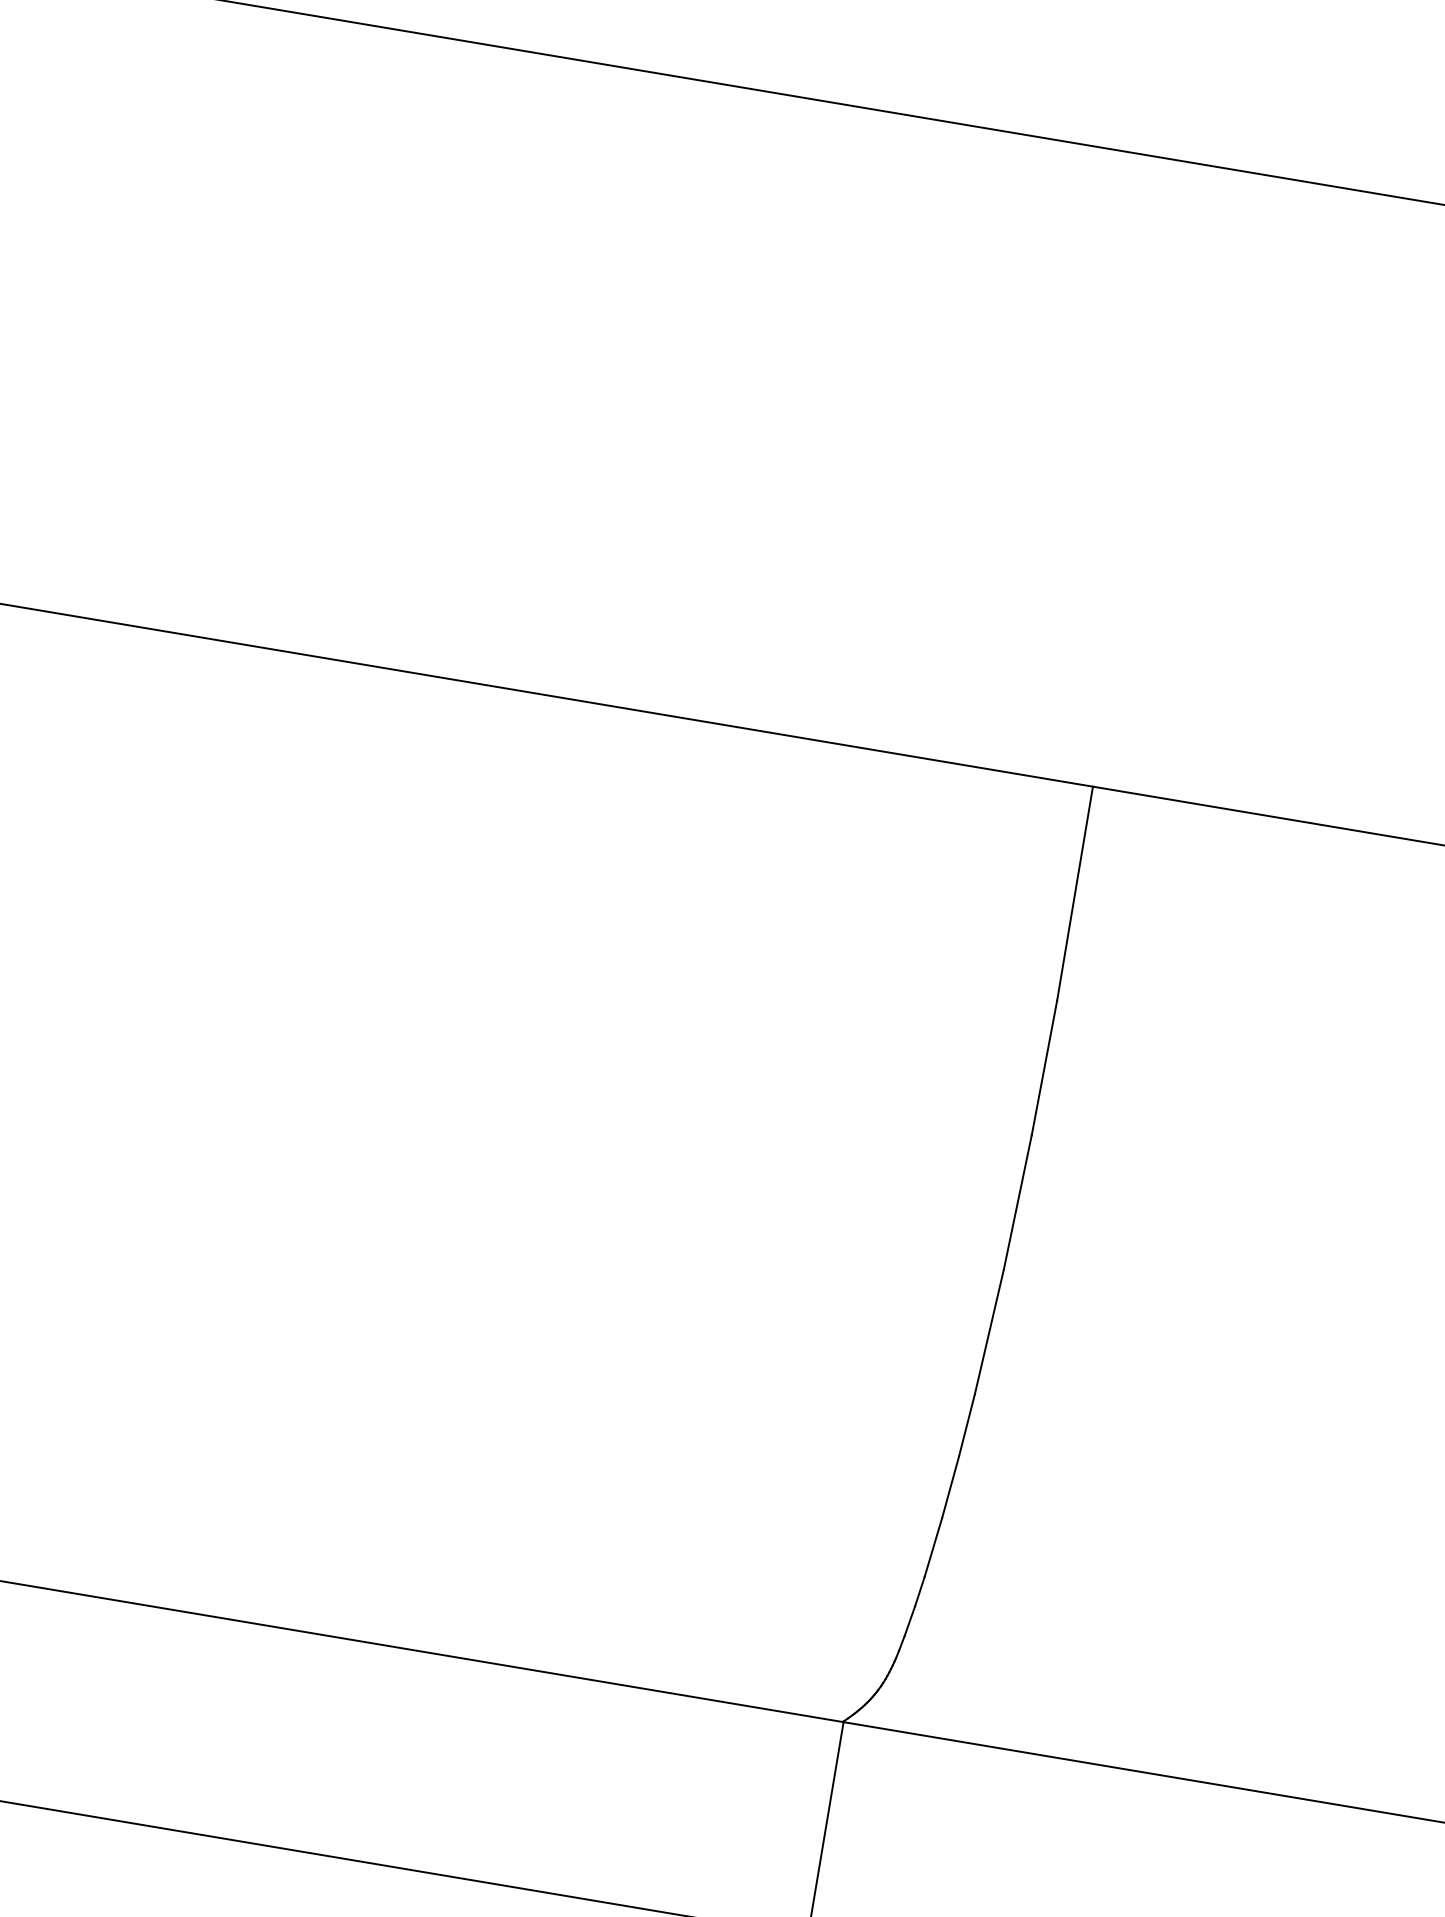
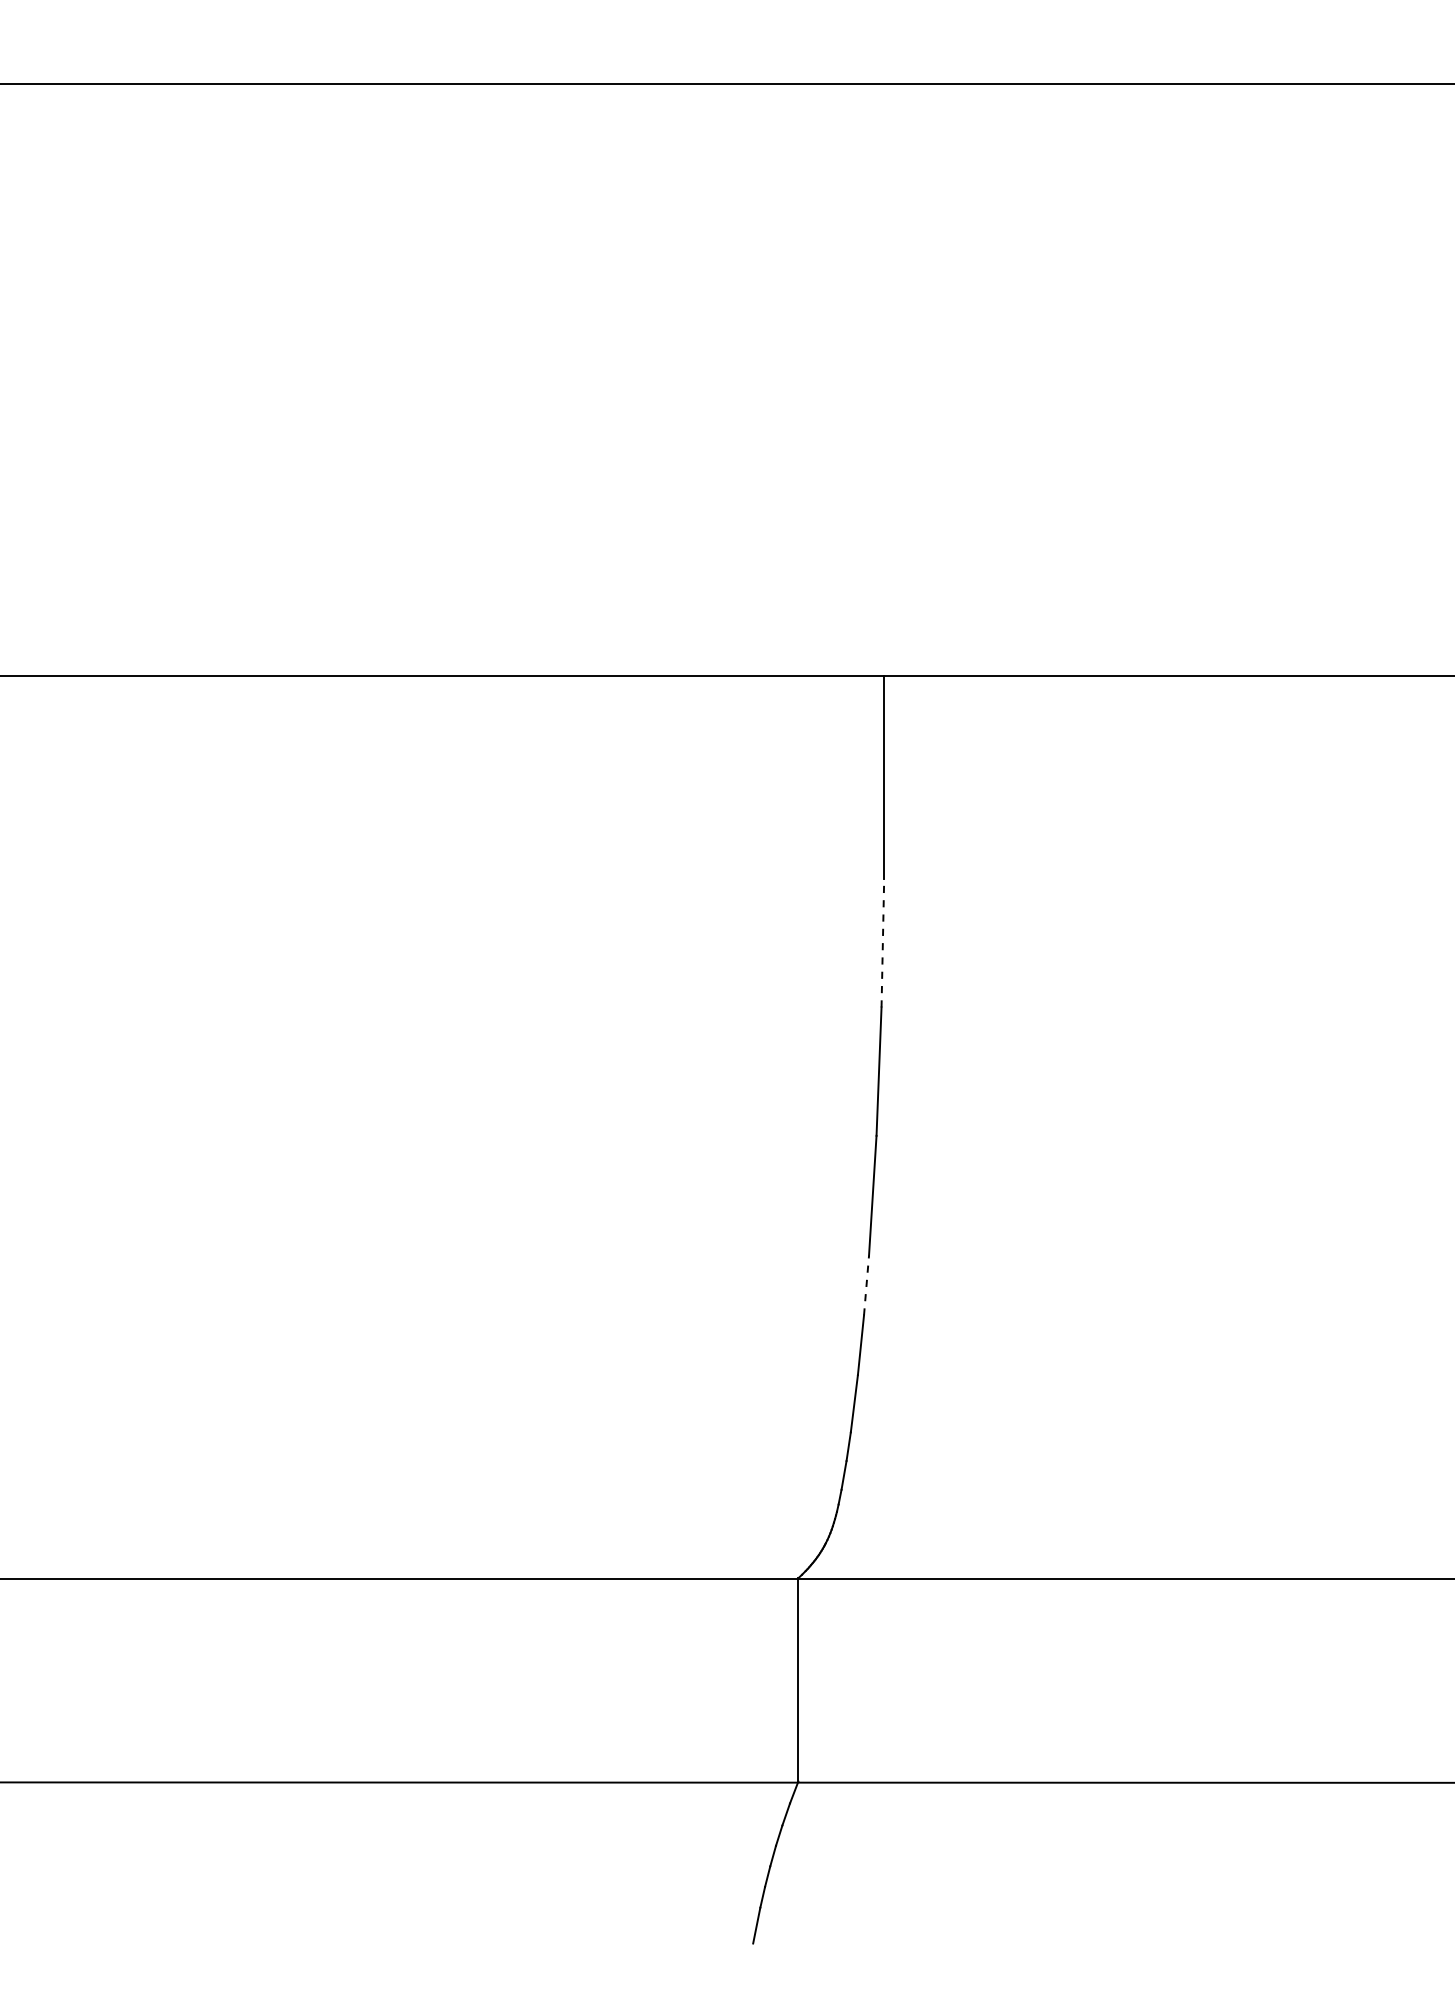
line: (1044, 1067) -> (882, 942), solid -> dashed
line: (966, 1425) -> (866, 1285), solid -> dashed

